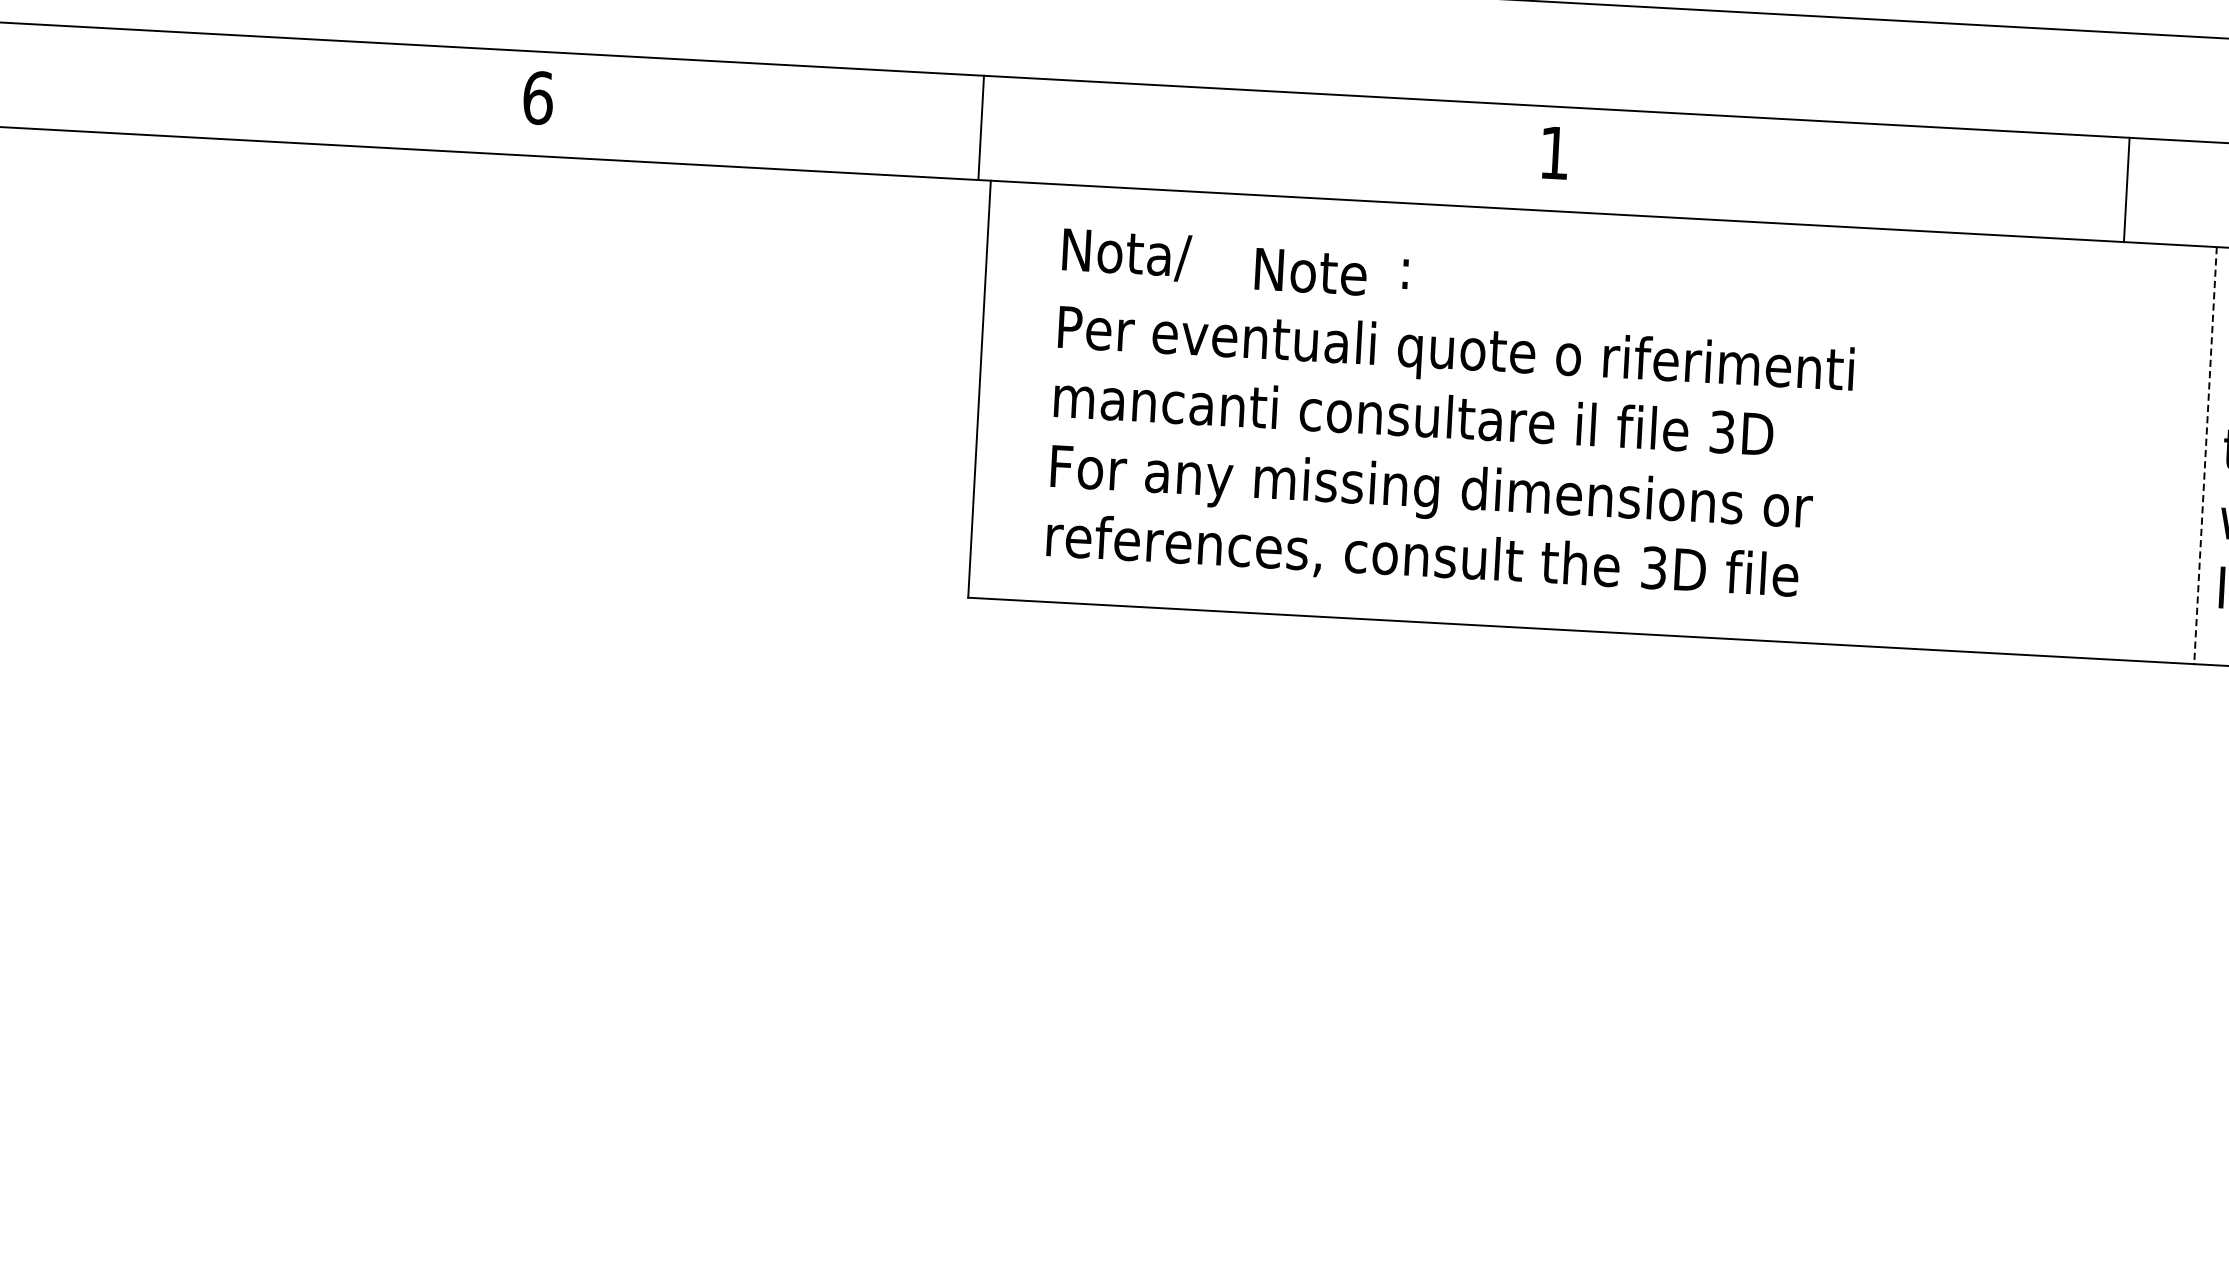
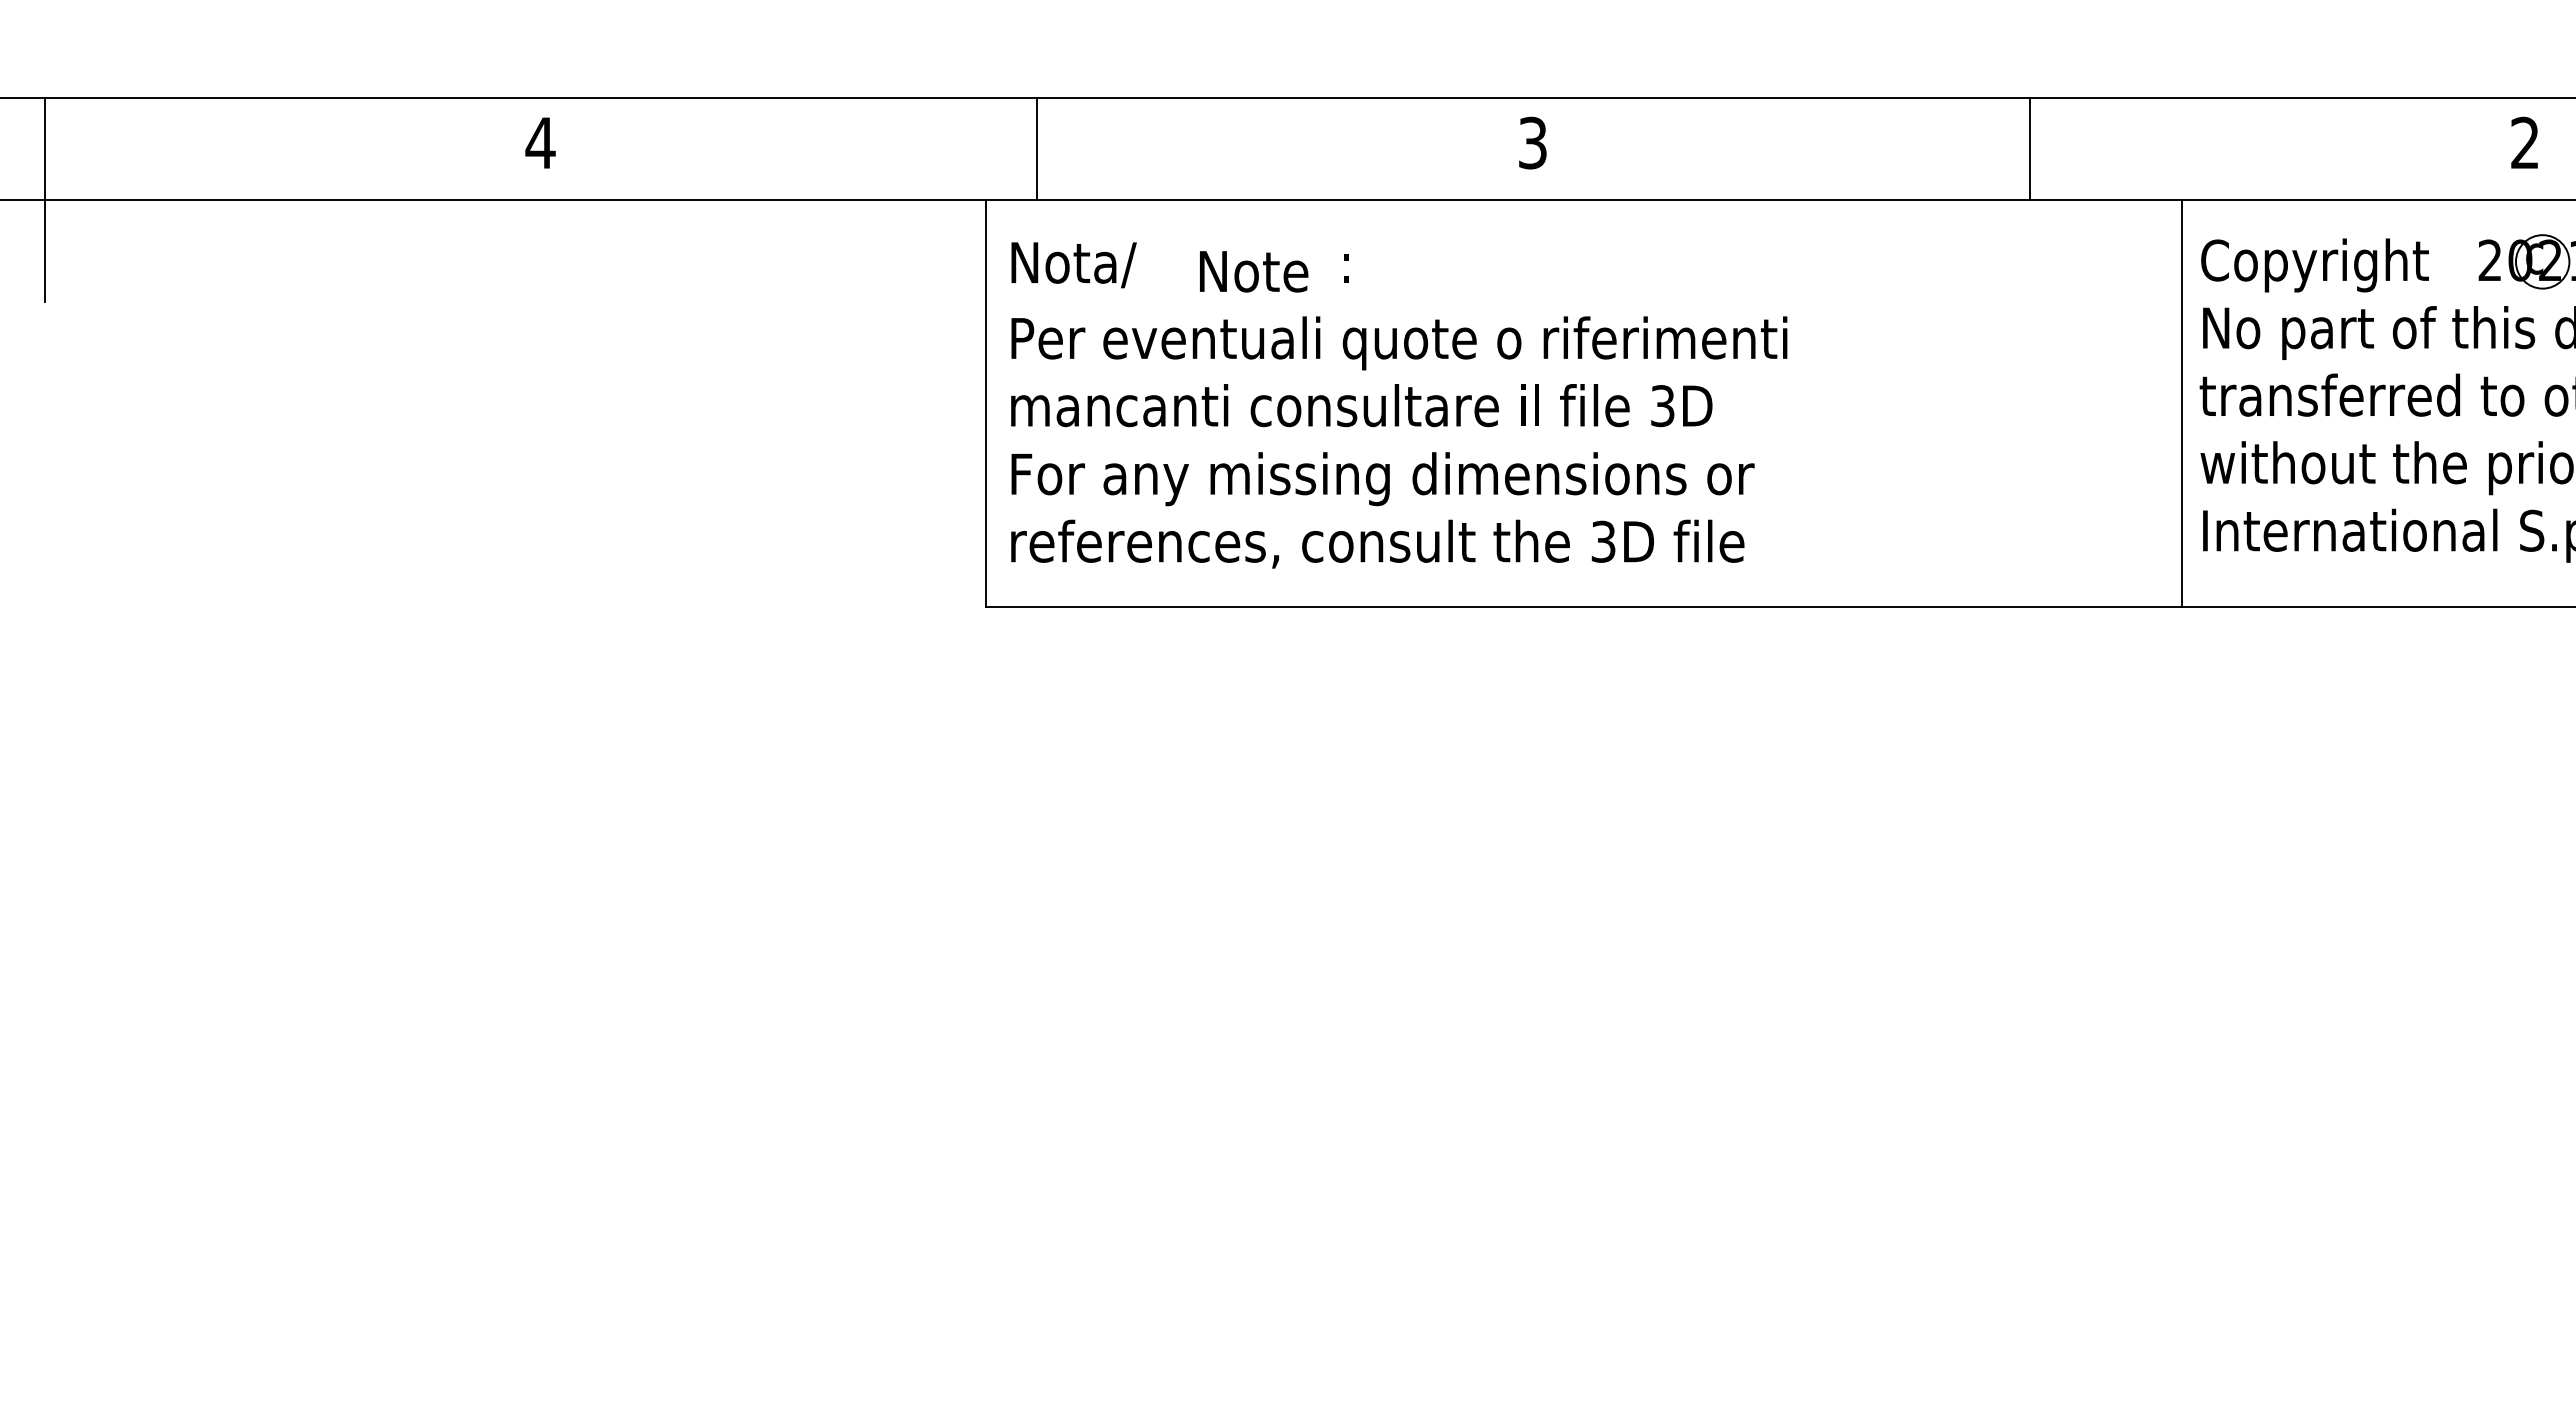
text: (538, 97) -> (540, 142), 6 -> 4
line: (981, 127) -> (1037, 148), moved
line: (27, 128) -> (45, 199), added
text: (1554, 152) -> (1532, 142), 1 -> 3
line: (2126, 189) -> (2029, 148), moved
text: (1452, 417) -> (1399, 405), moved
line: (2205, 455) -> (2182, 403), dashed -> solid

